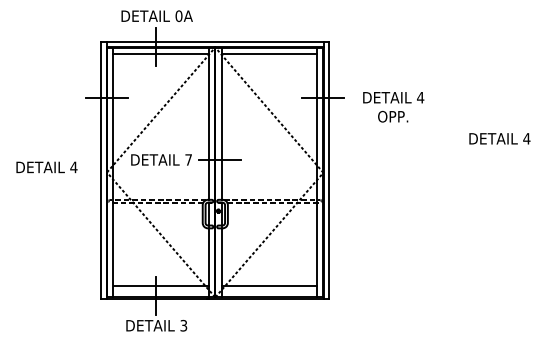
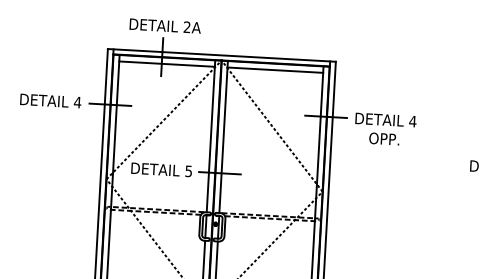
text: (178, 16) -> (186, 27), 0A -> 2A
text: (393, 107) -> (385, 129), moved
text: (188, 159) -> (188, 170), 7 -> 5
text: (46, 167) -> (50, 101), moved

